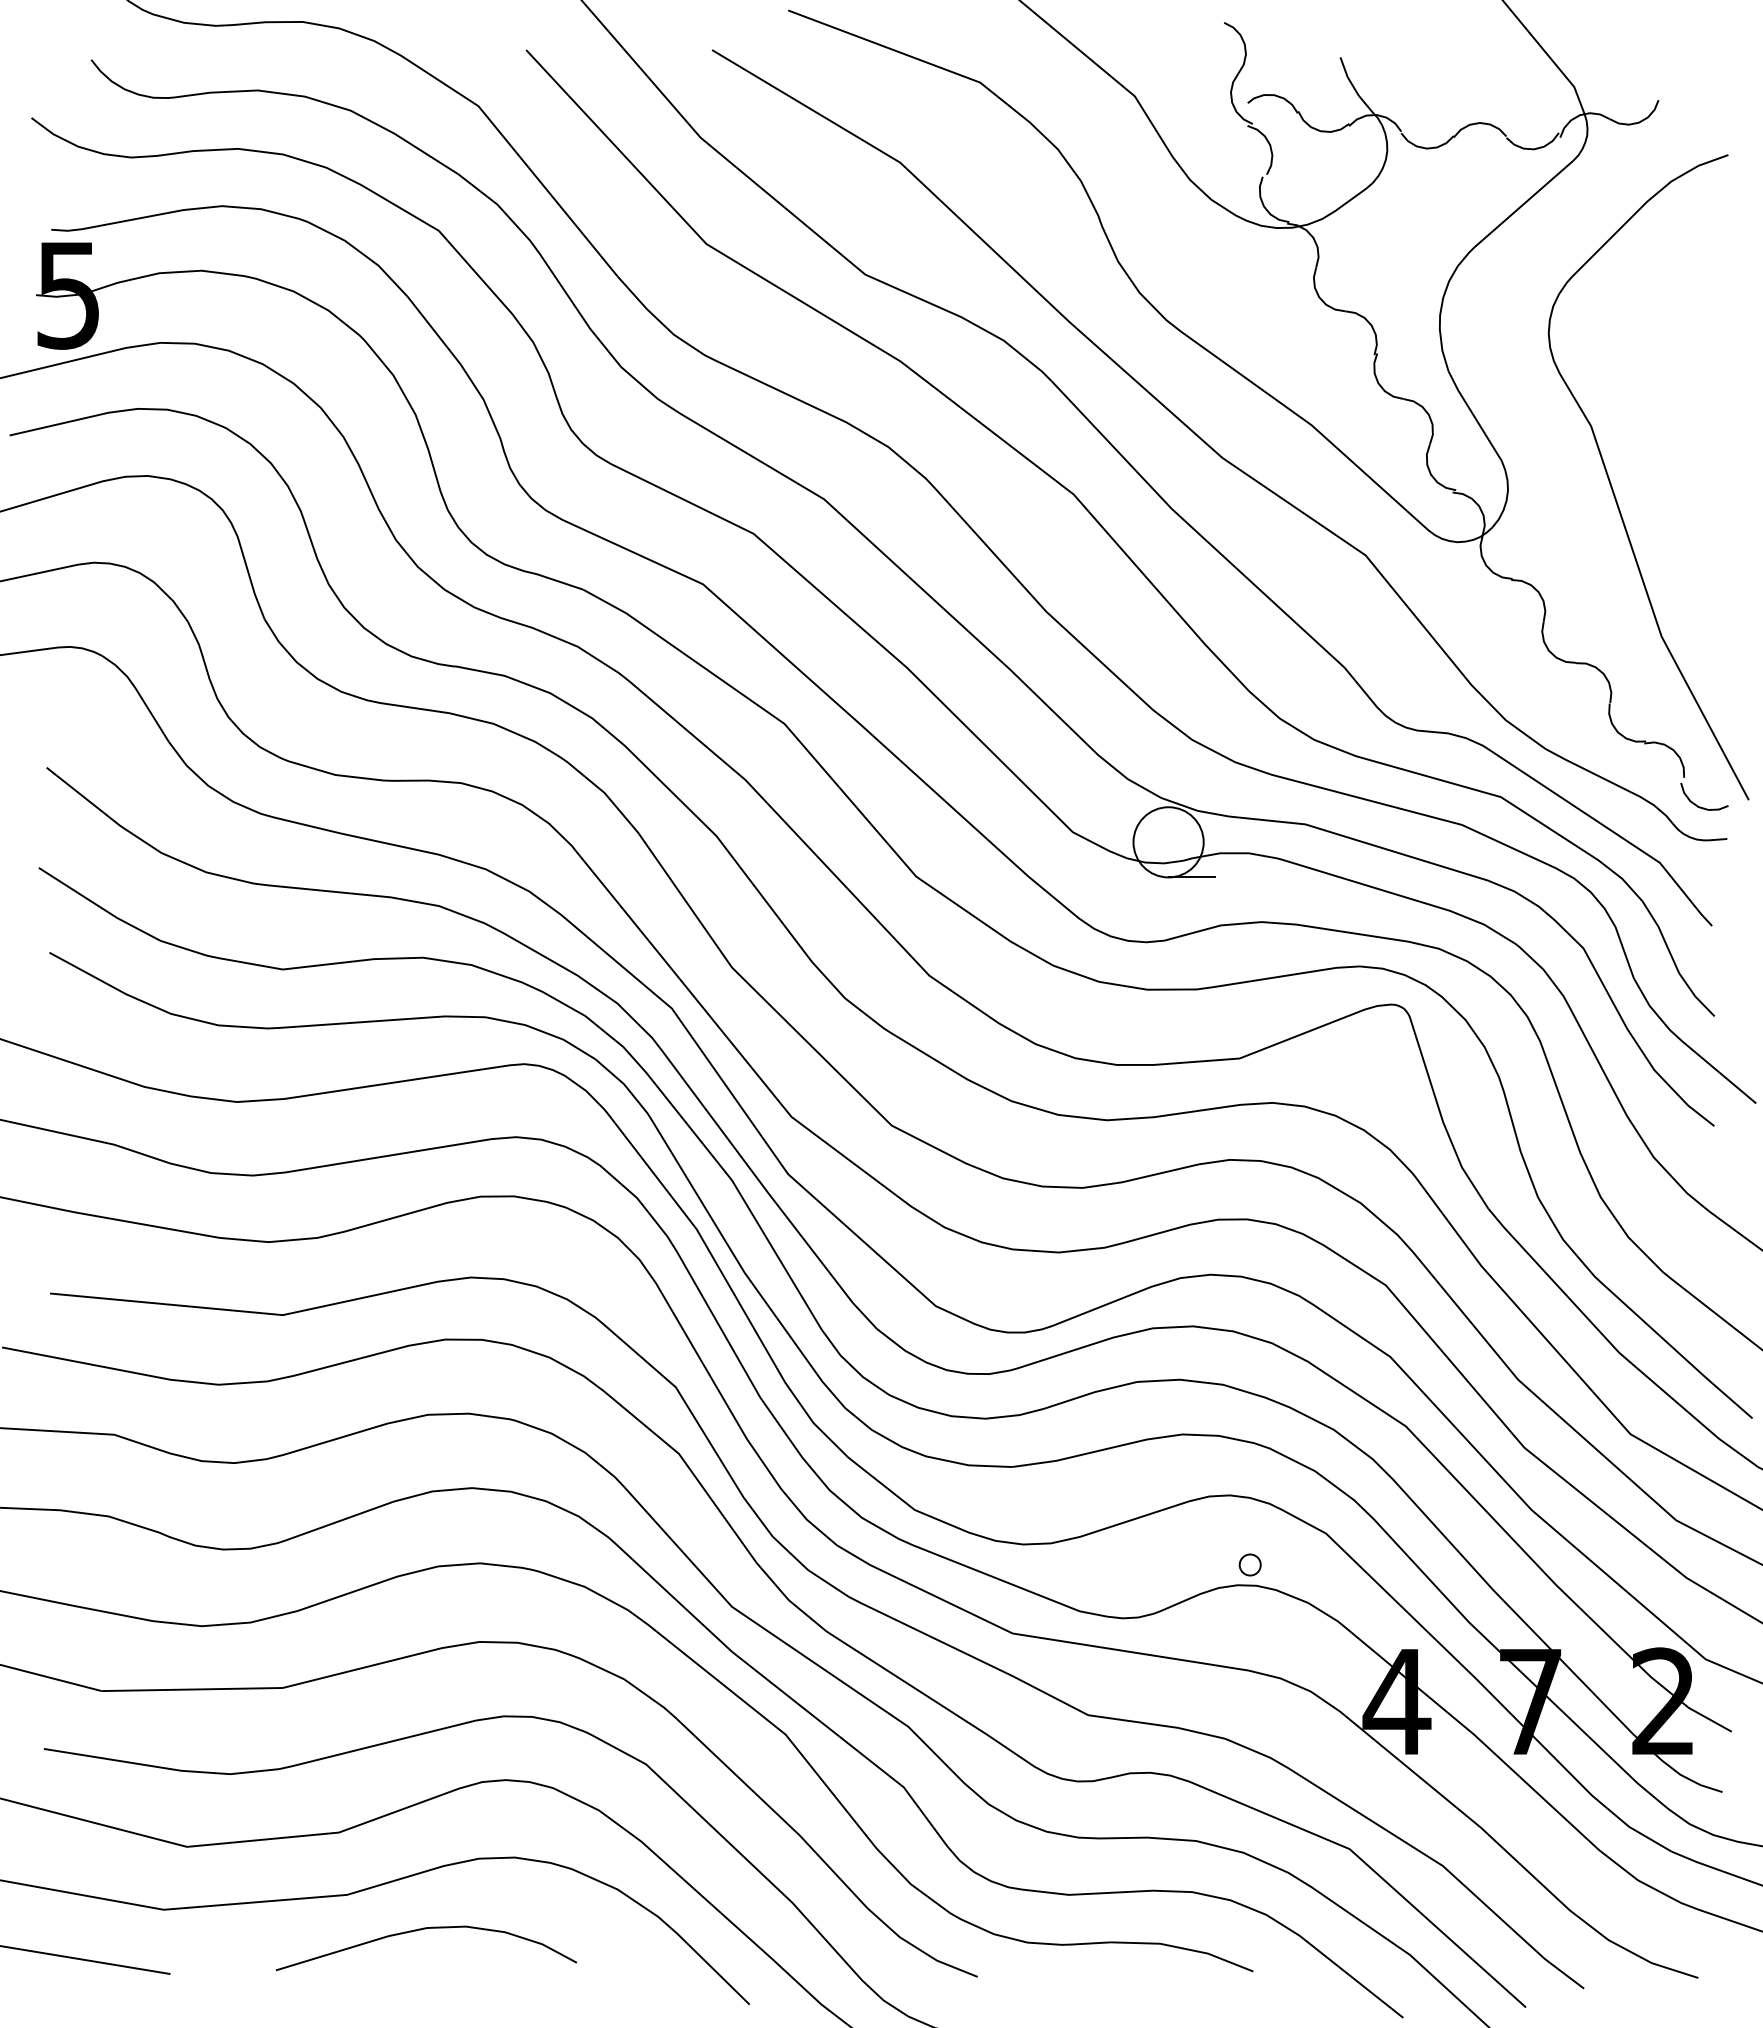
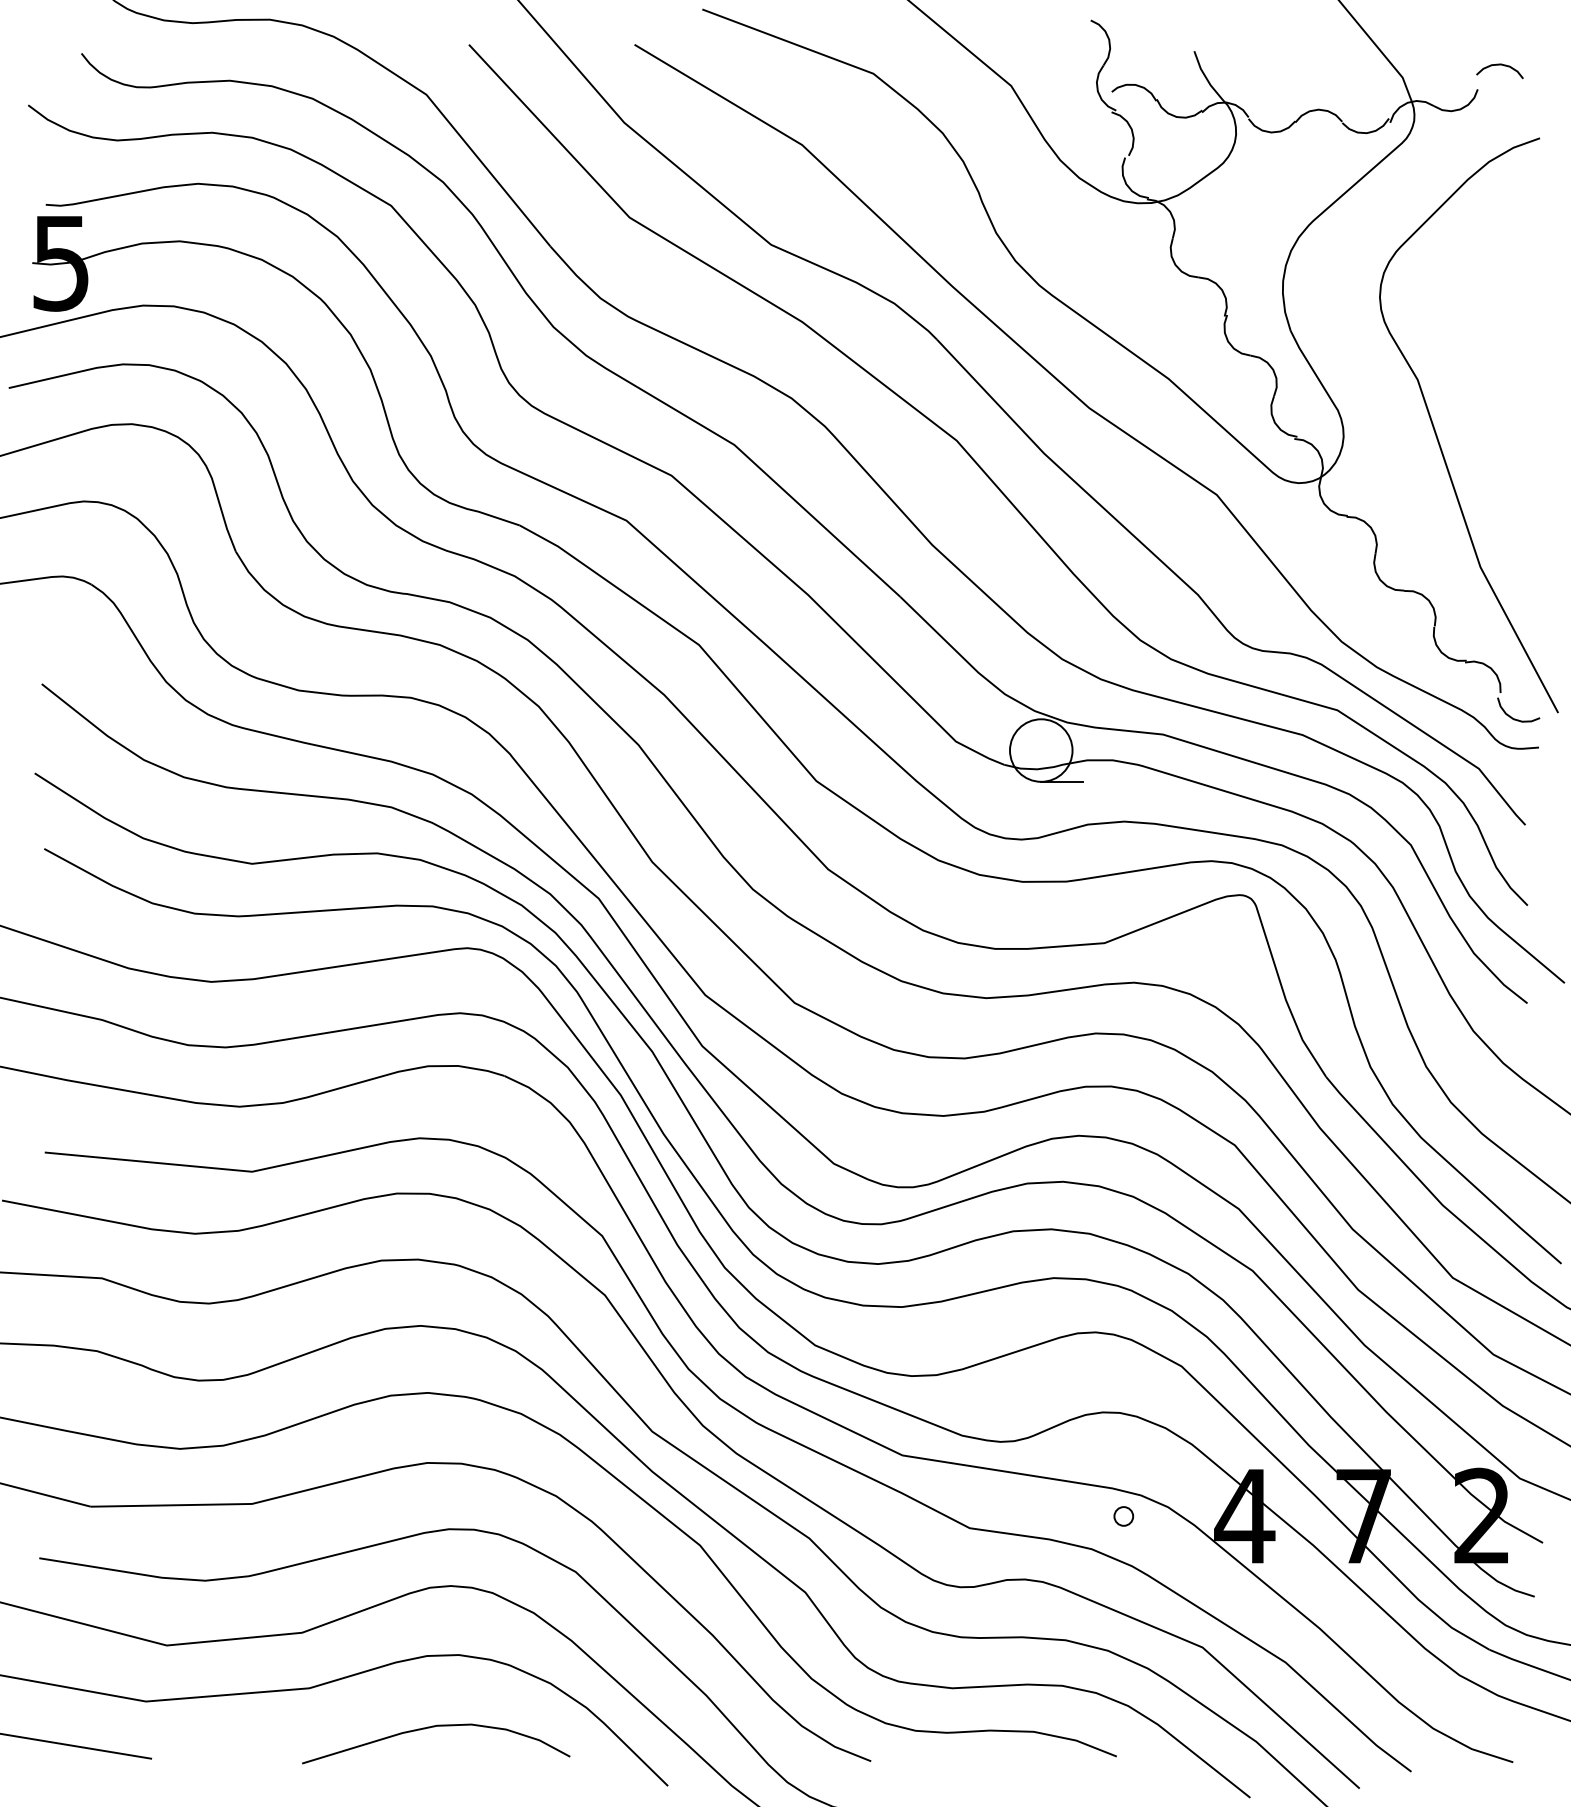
curve: (1683, 73) -> (1500, 65), added
circle: (1249, 1564) -> (1123, 1515), moved
curve: (421, 1930) -> (431, 1728), moved

